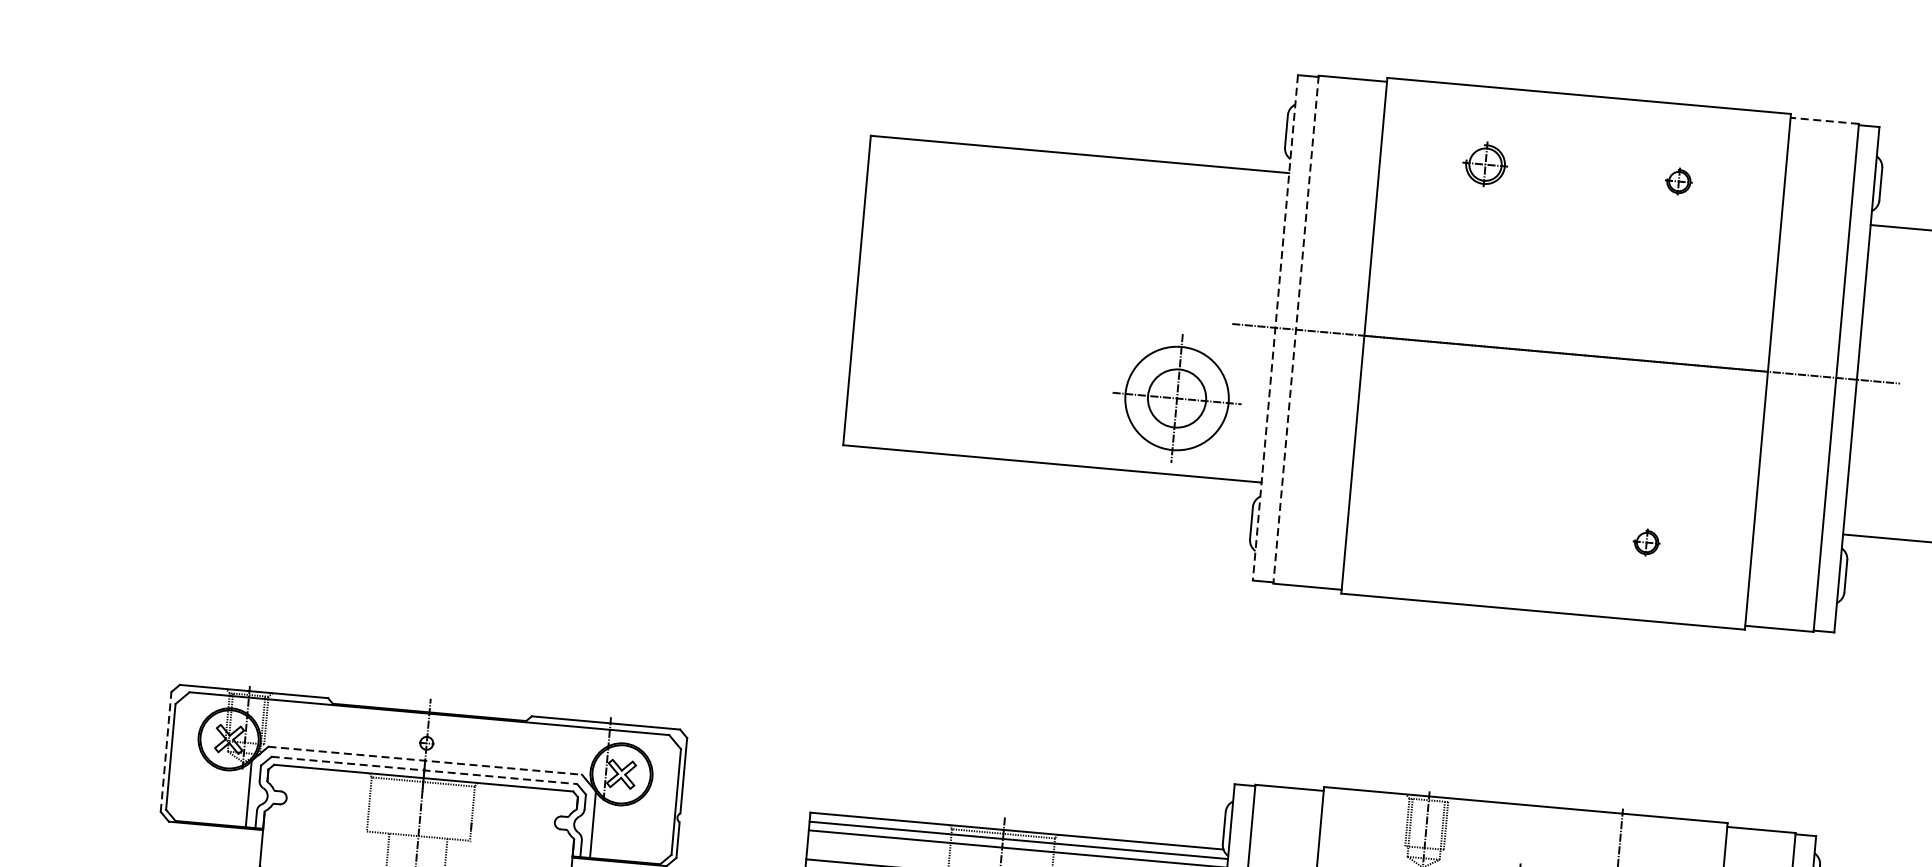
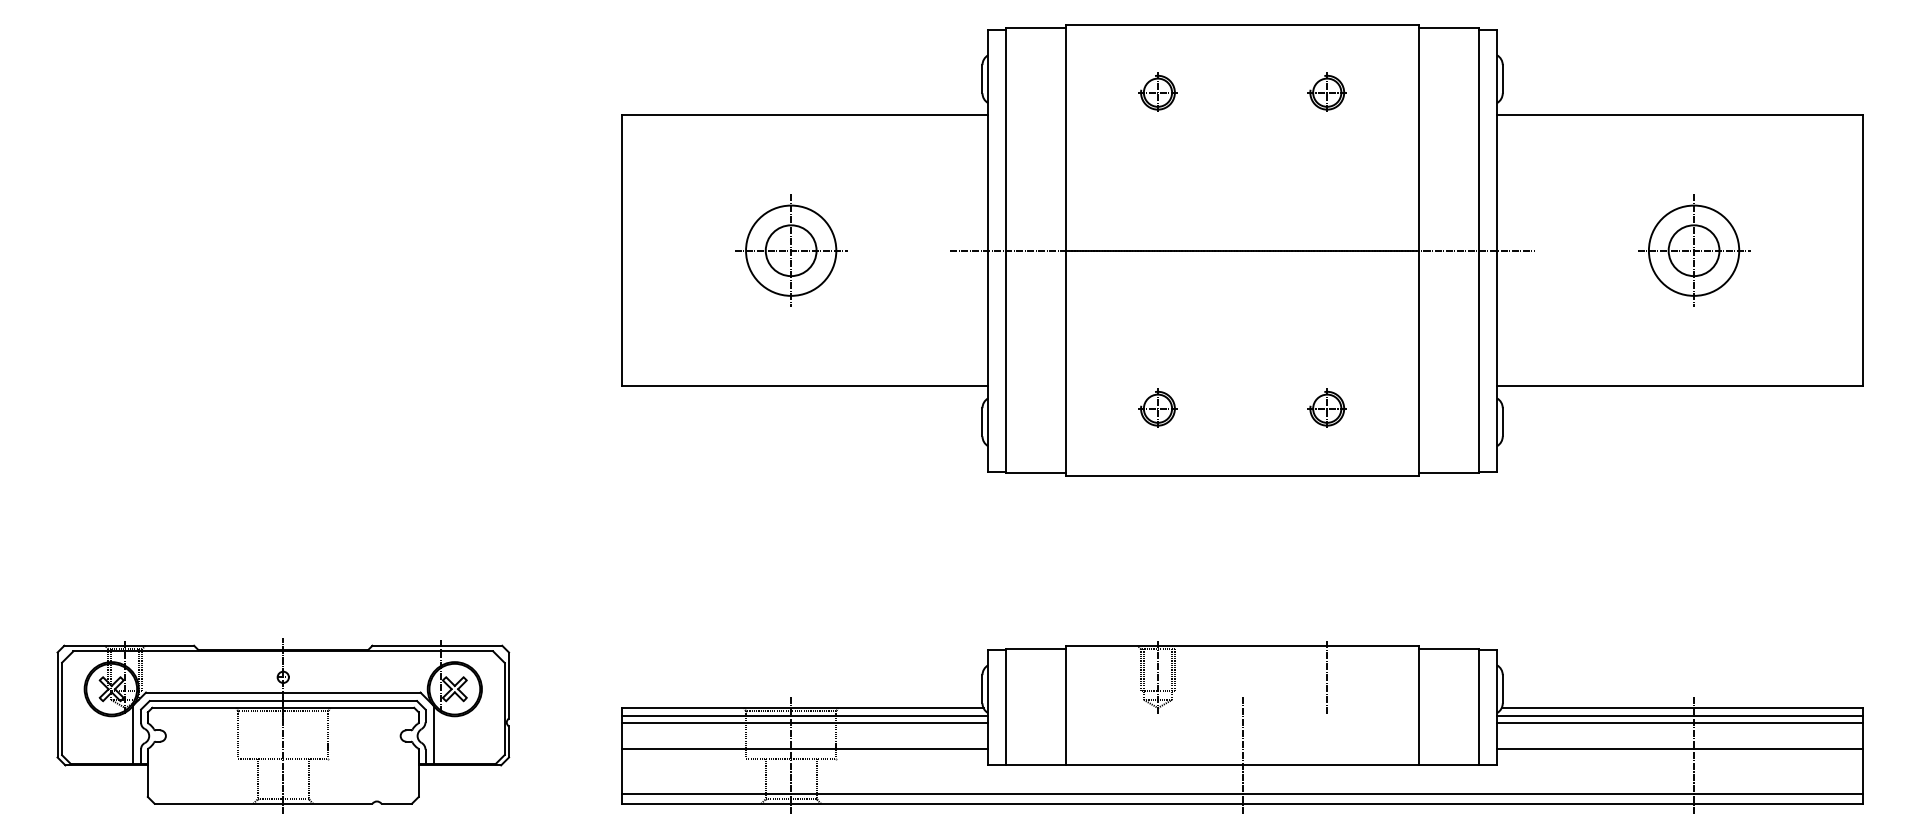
line: (1825, 121) -> (1449, 28), dashed -> solid
part: (1678, 180) -> (1326, 91), size x1.67
line: (1275, 328) -> (988, 251), dashed -> solid
line: (1296, 330) -> (1006, 251), dashed -> solid
part: (1177, 398) -> (791, 250), moved
part: (1452, 524) -> (1157, 407), added
part: (1645, 541) -> (1326, 407), size x1.67
line: (166, 751) -> (57, 704), dashed -> solid
line: (425, 760) -> (283, 692), dashed -> solid
line: (424, 770) -> (283, 701), dashed -> solid

